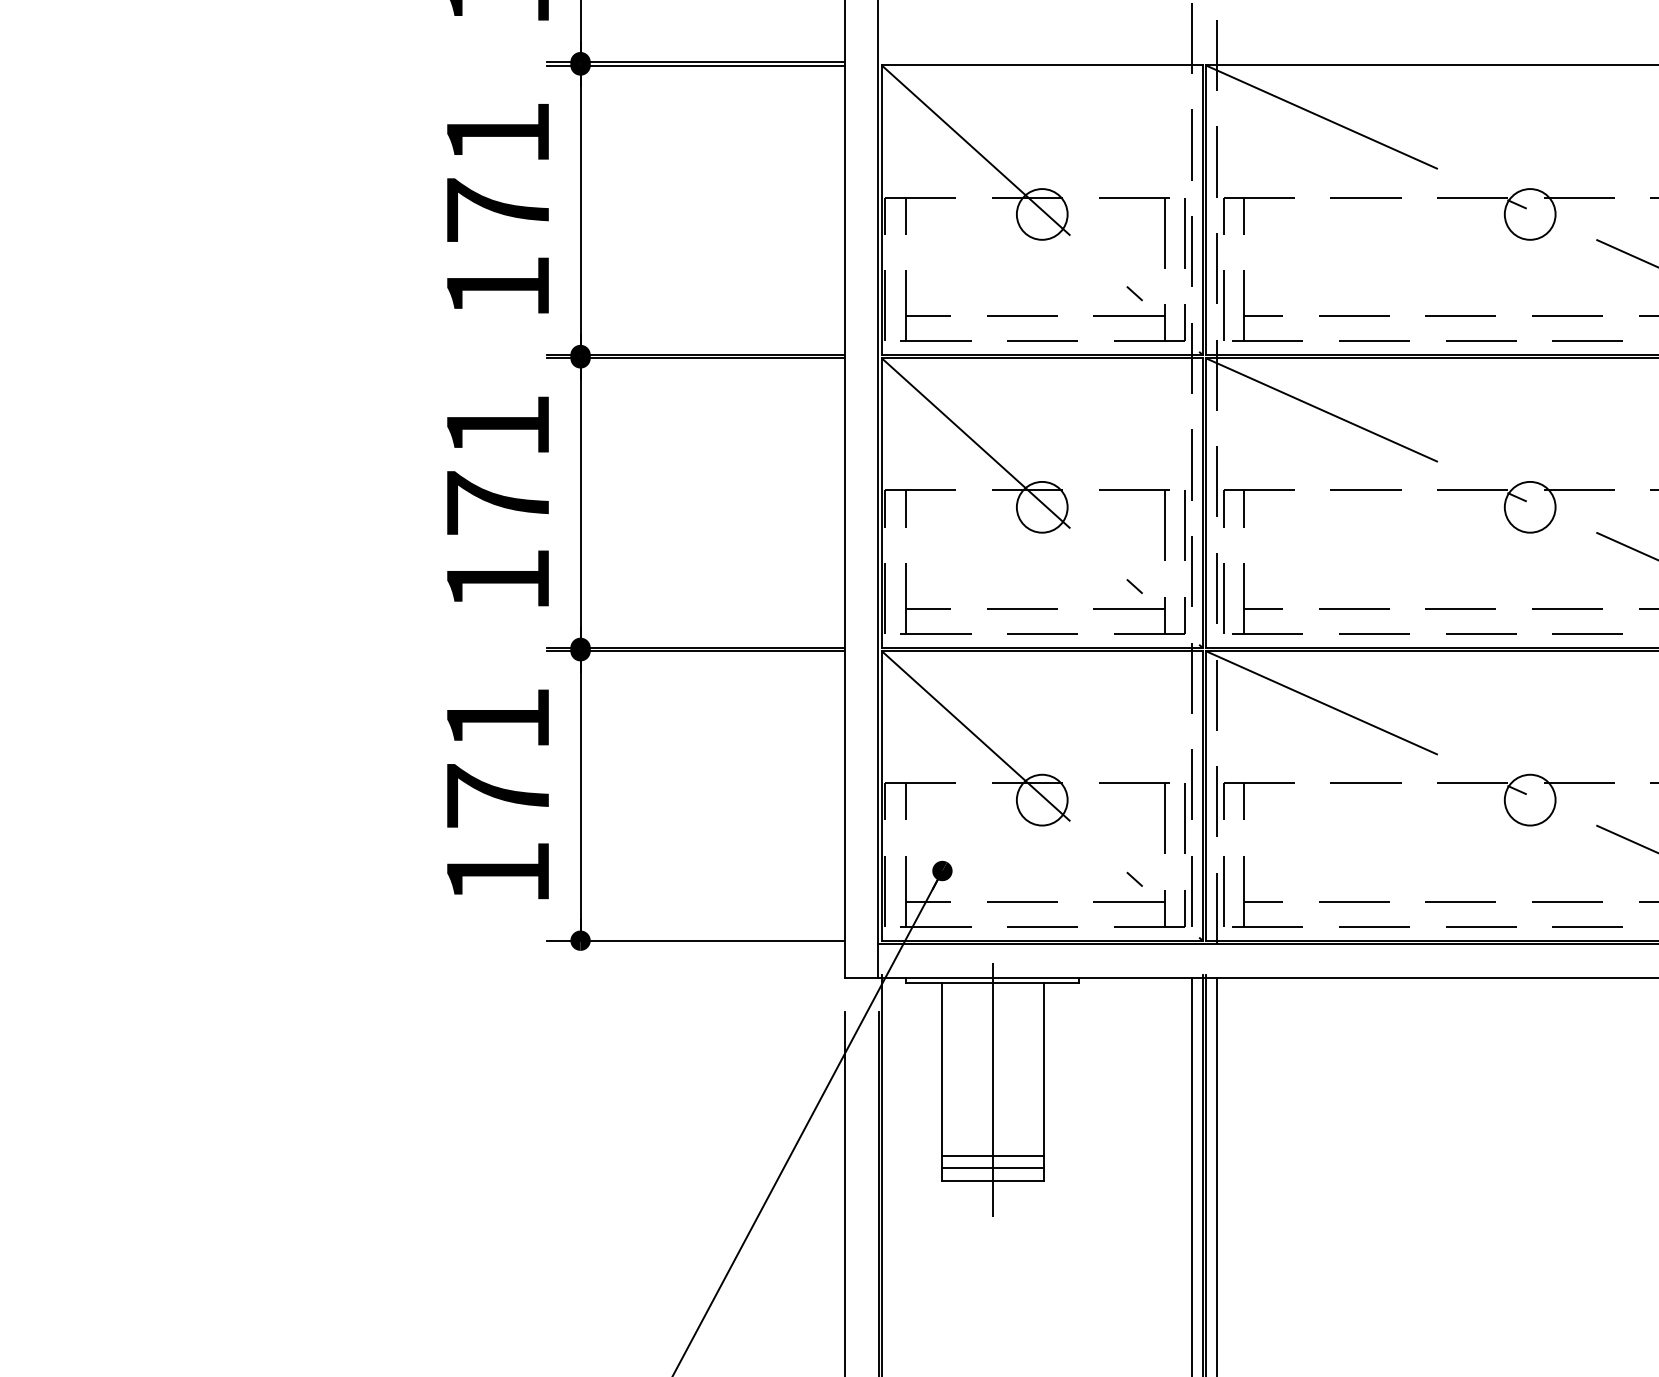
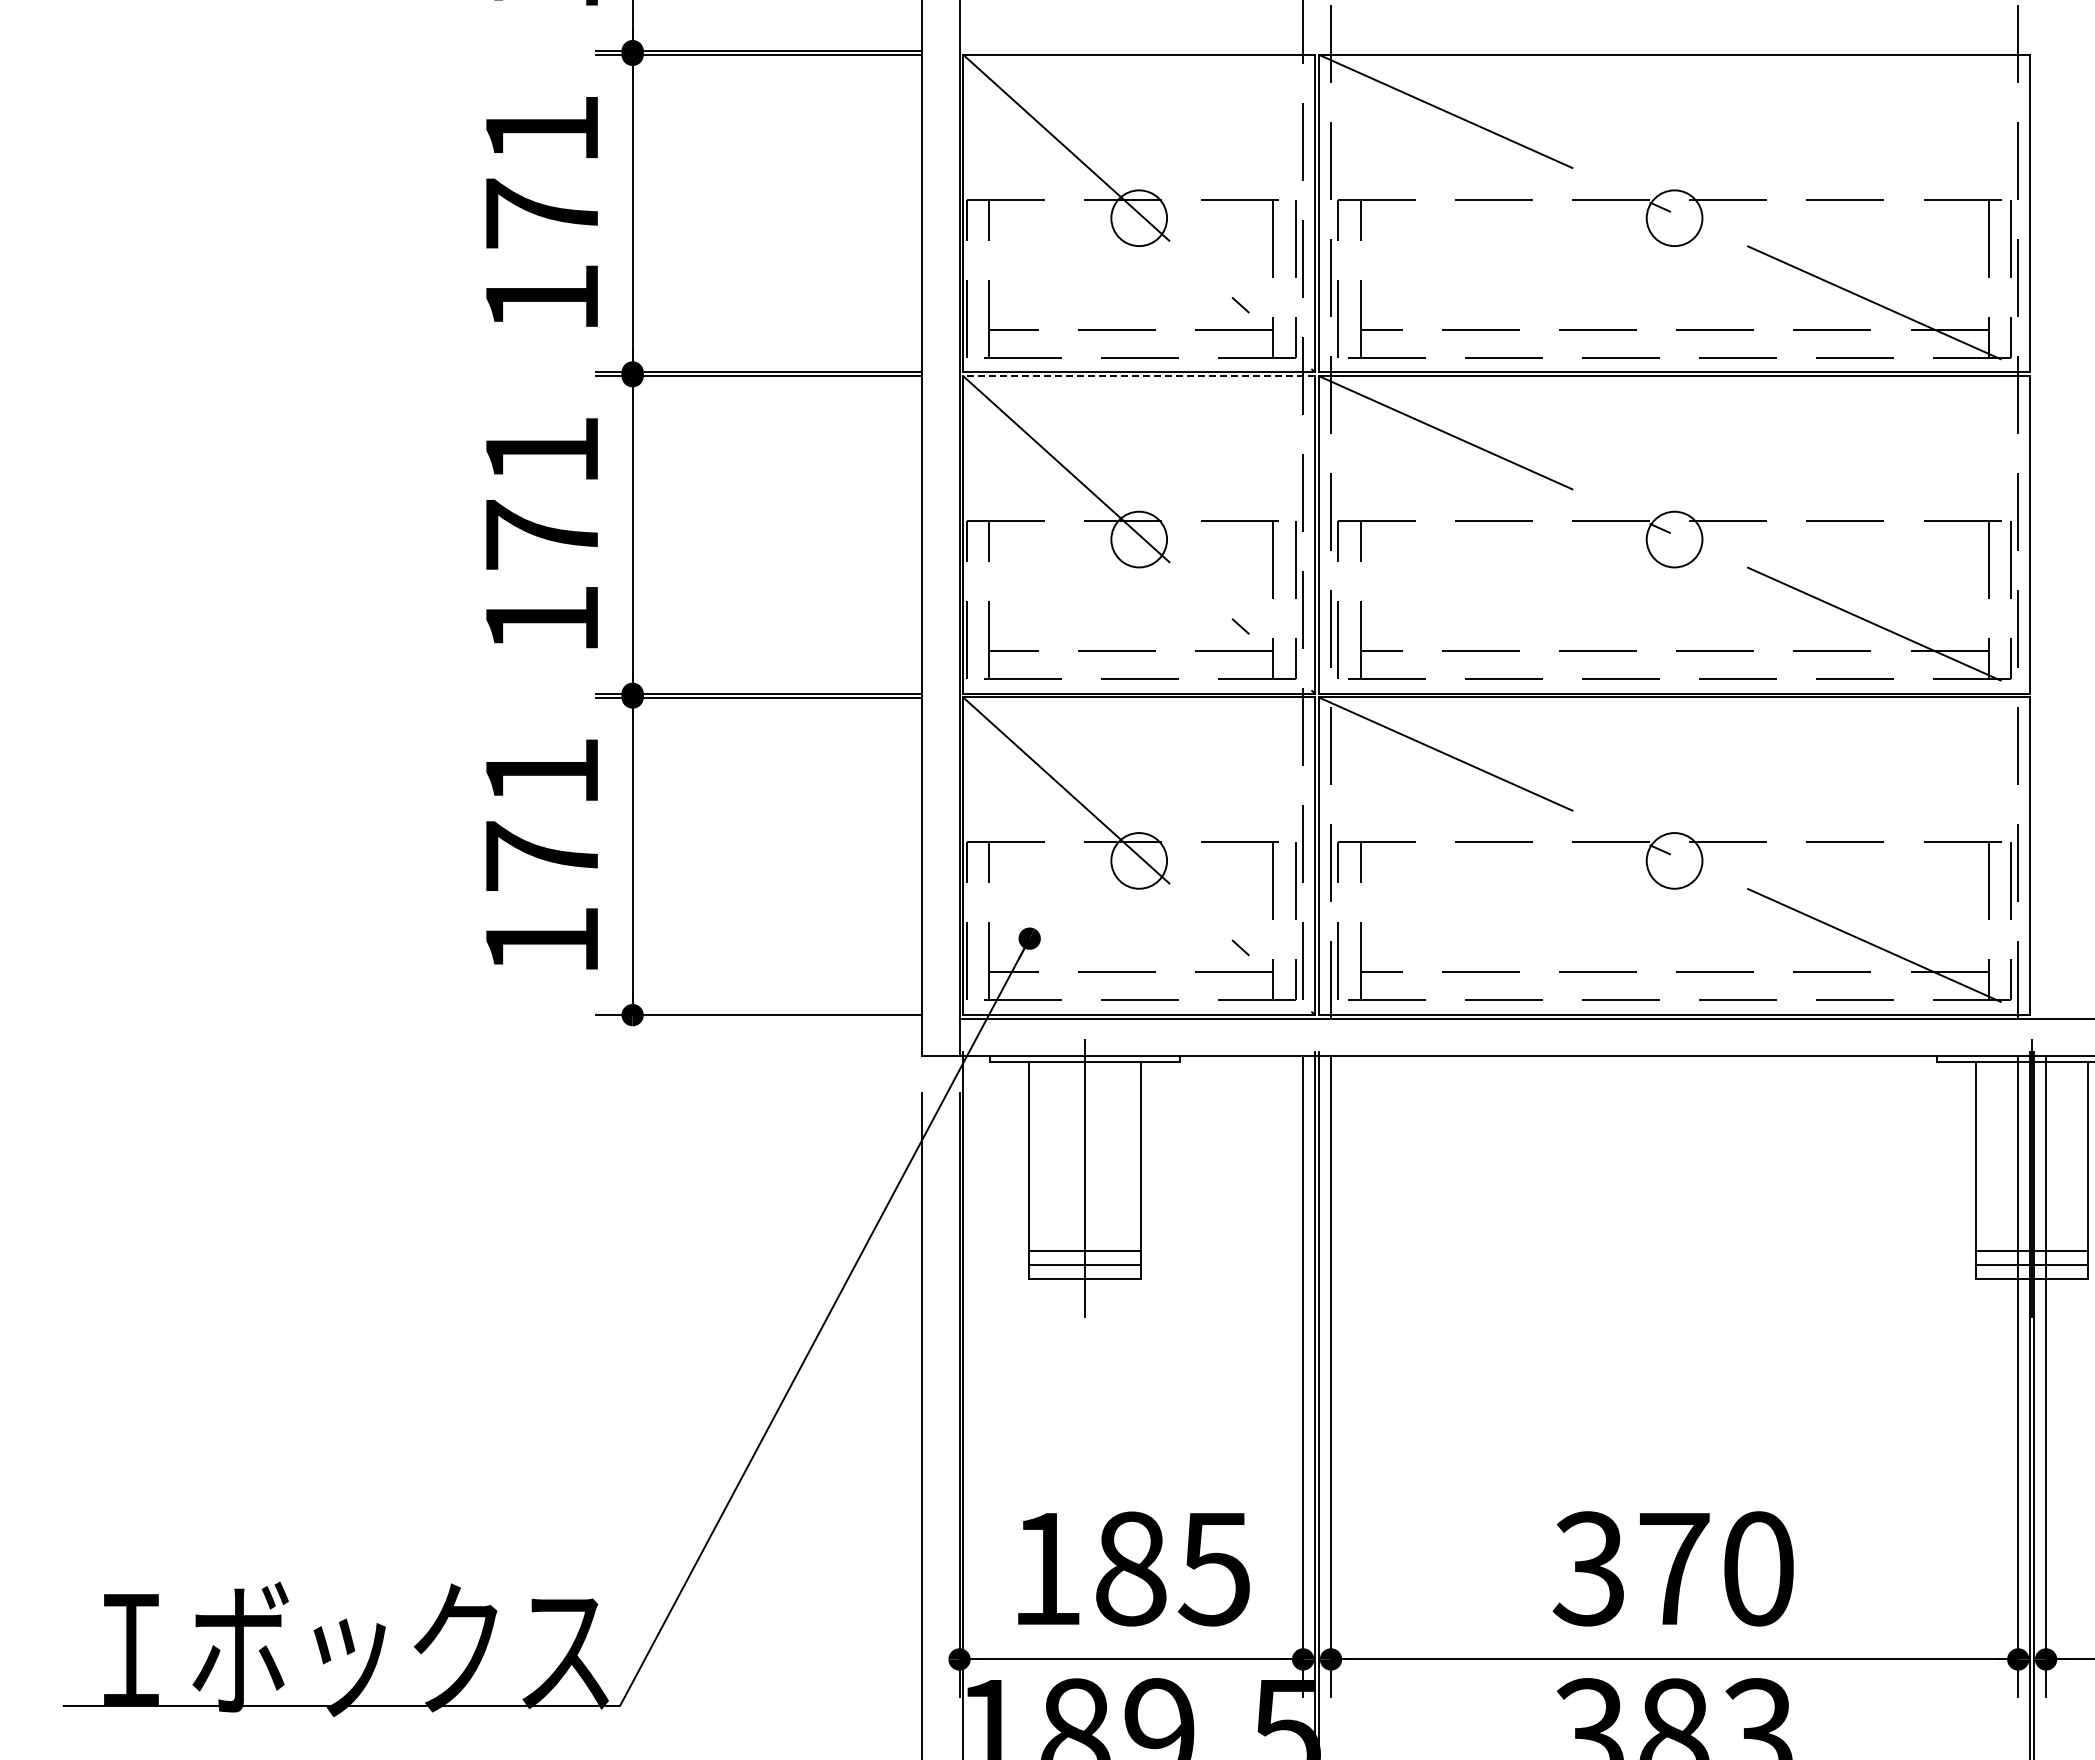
line: (1042, 358) -> (1139, 376), solid -> dashed

